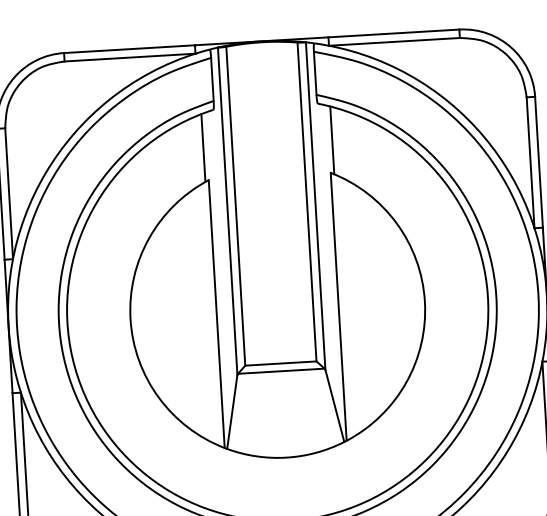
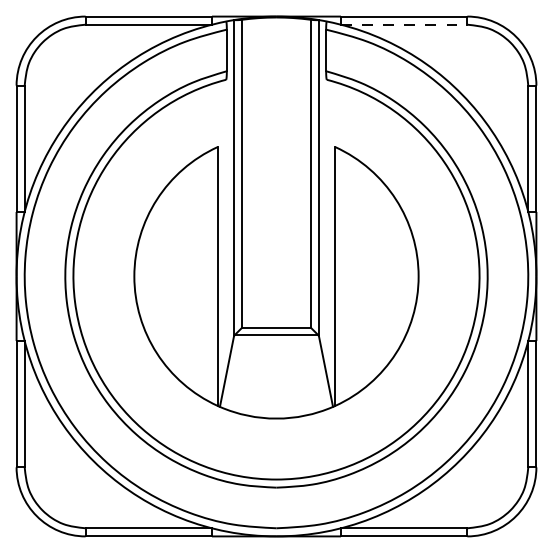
line: (394, 41) -> (404, 24), solid -> dashed
line: (332, 139) -> (338, 115), removed
line: (203, 147) -> (214, 115), removed

